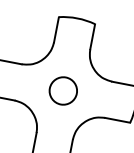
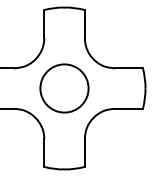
circle: (63, 91) -> (64, 88), size x1.6

